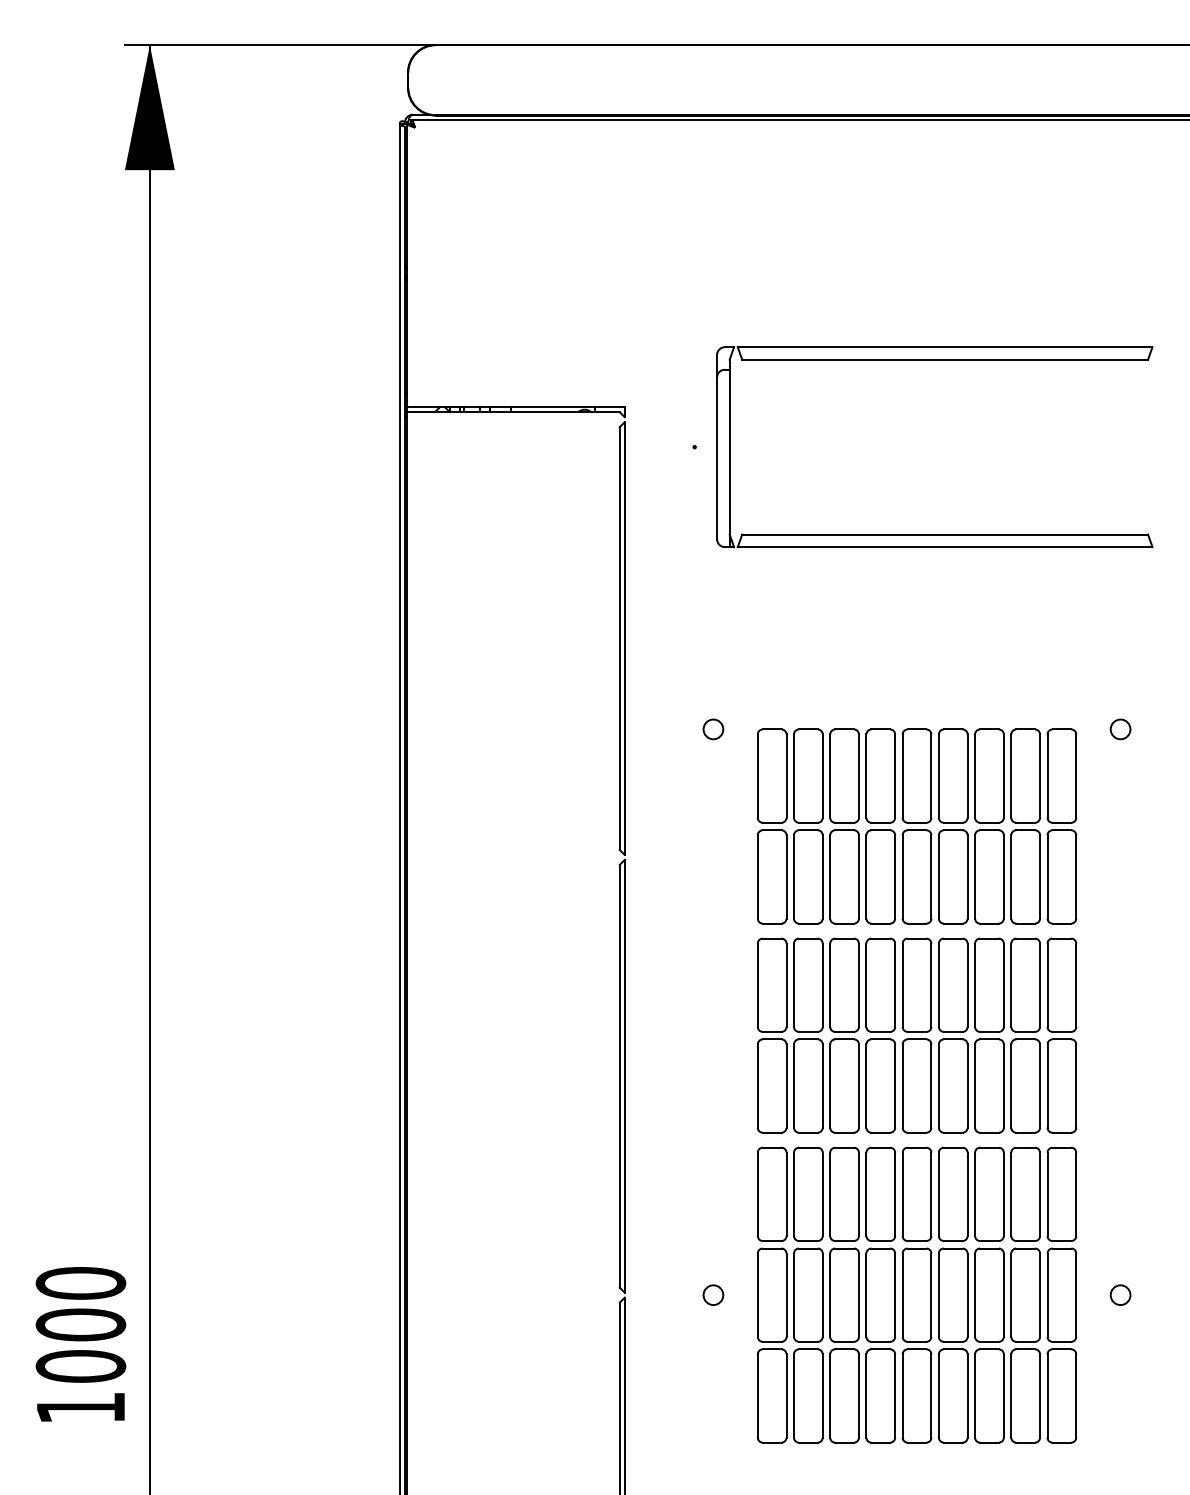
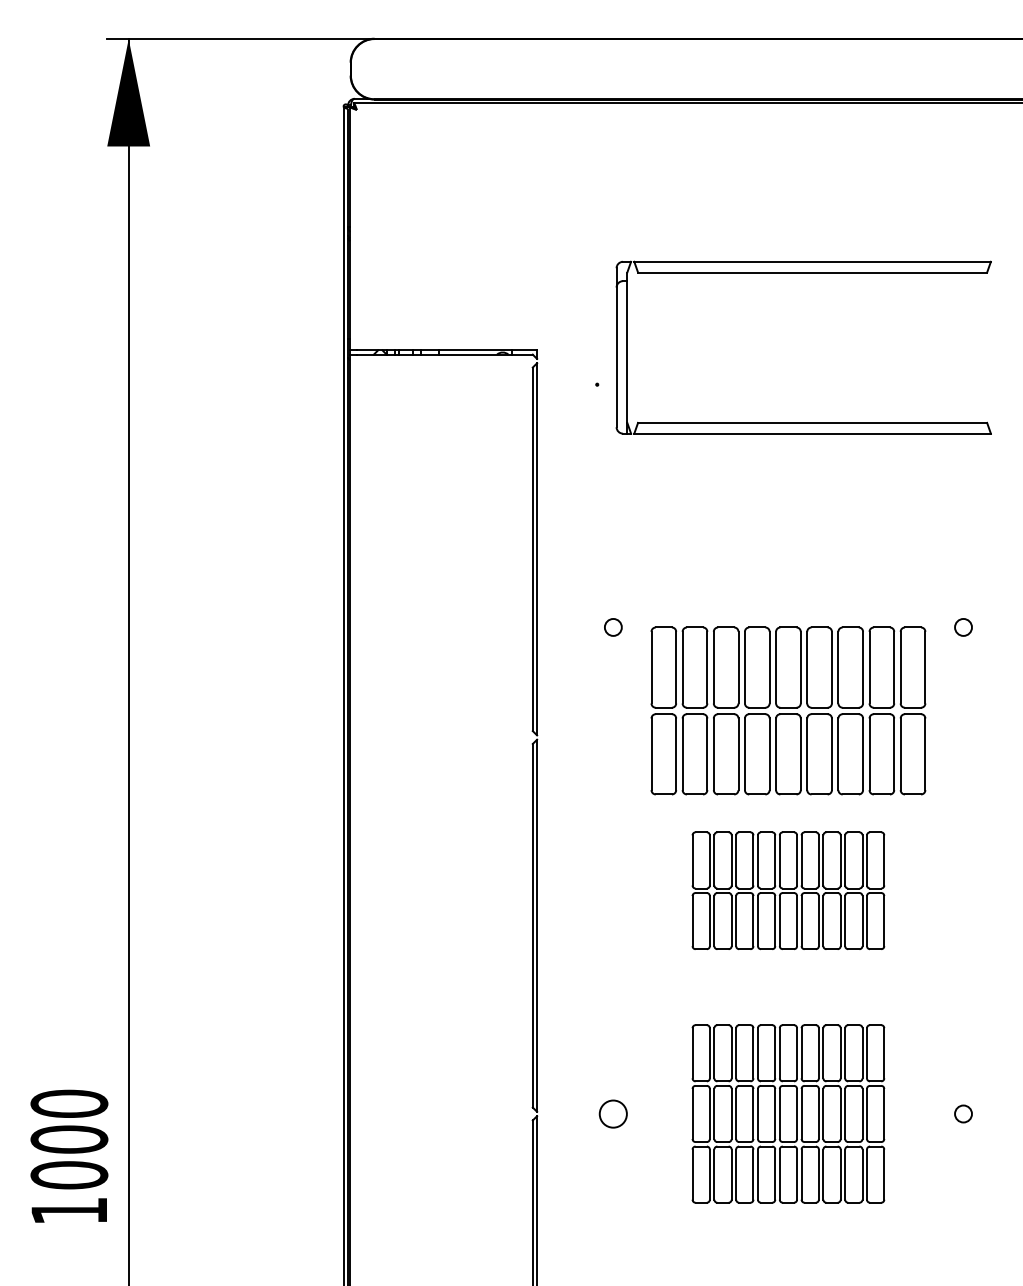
part: (934, 360) -> (803, 273), moved
part: (916, 1035) -> (787, 890), size x0.7
circle: (713, 1294) -> (613, 1113), size x1.6
part: (916, 1294) -> (787, 1113), size x0.7

